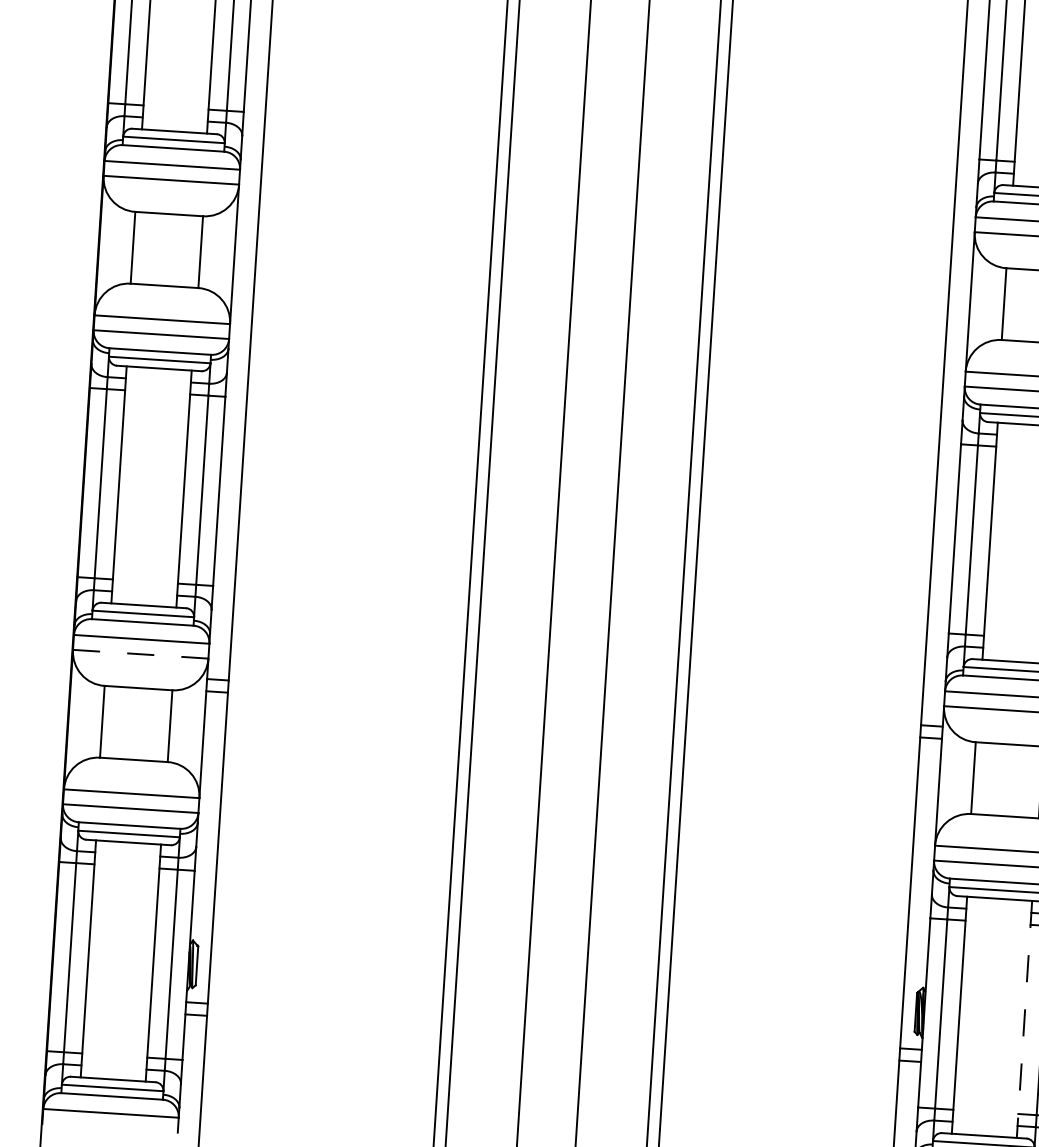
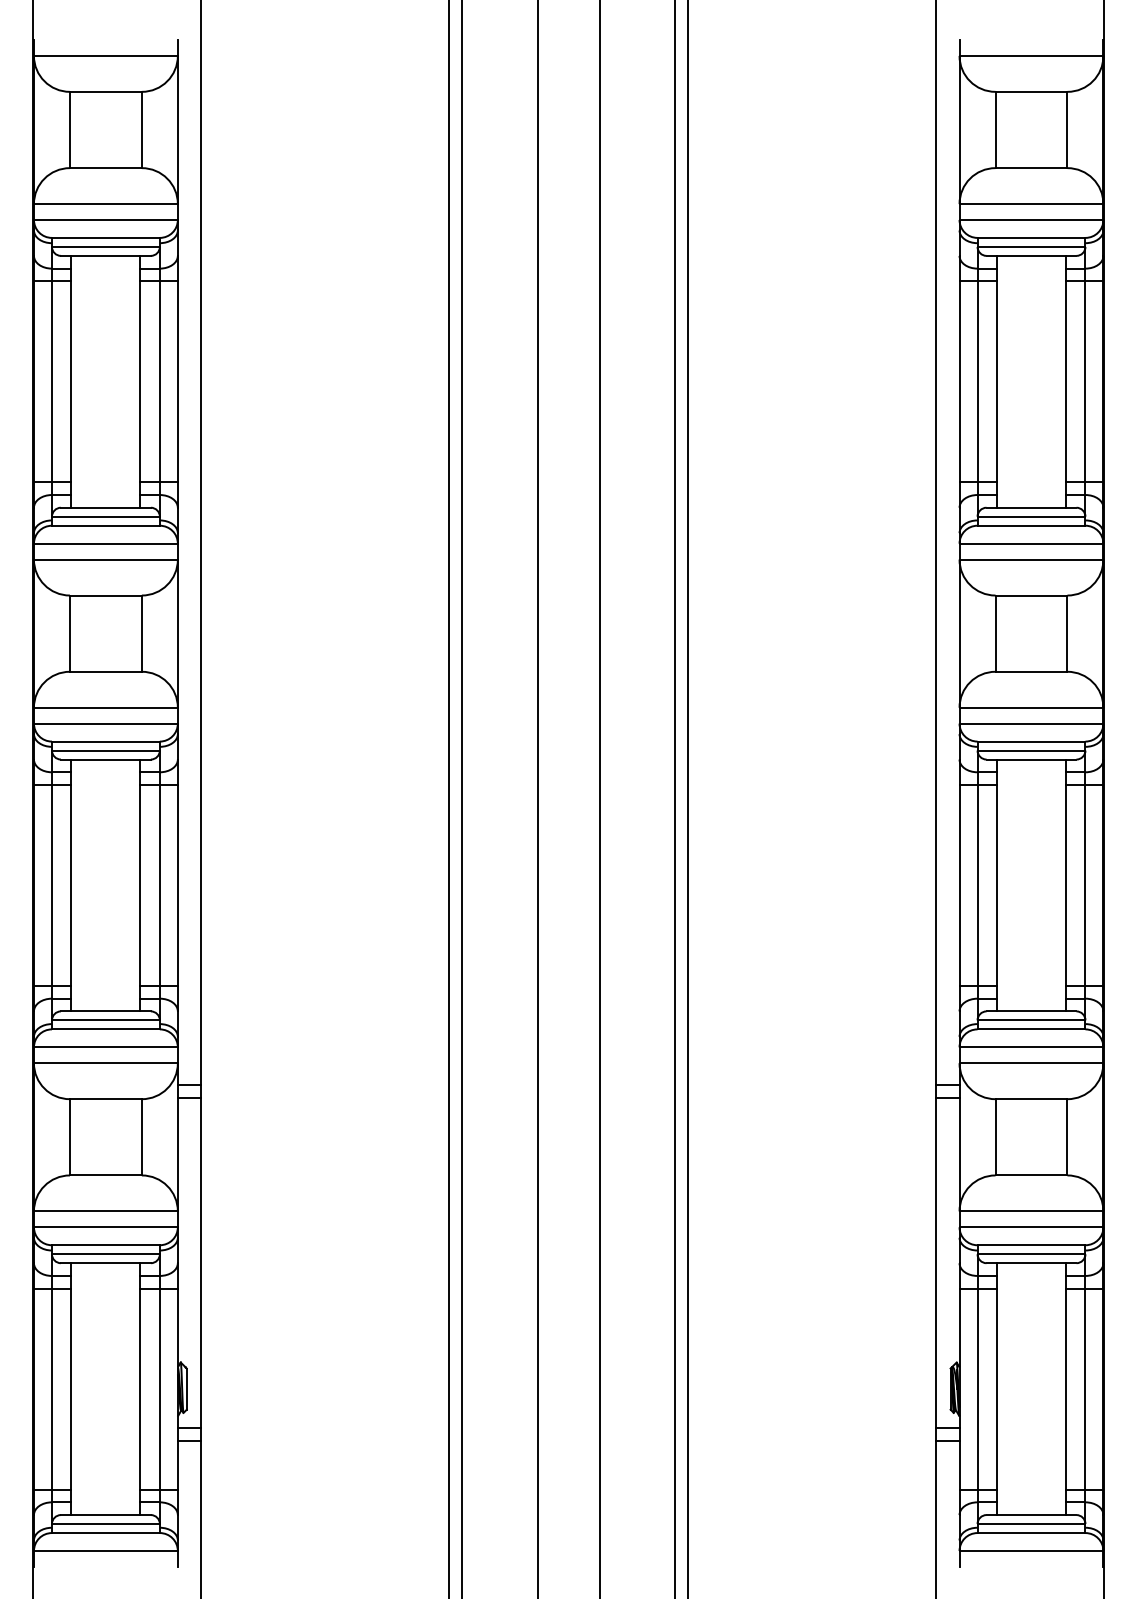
line: (140, 654) -> (105, 1063), dashed -> solid
line: (1024, 1019) -> (1066, 1389), dashed -> solid

